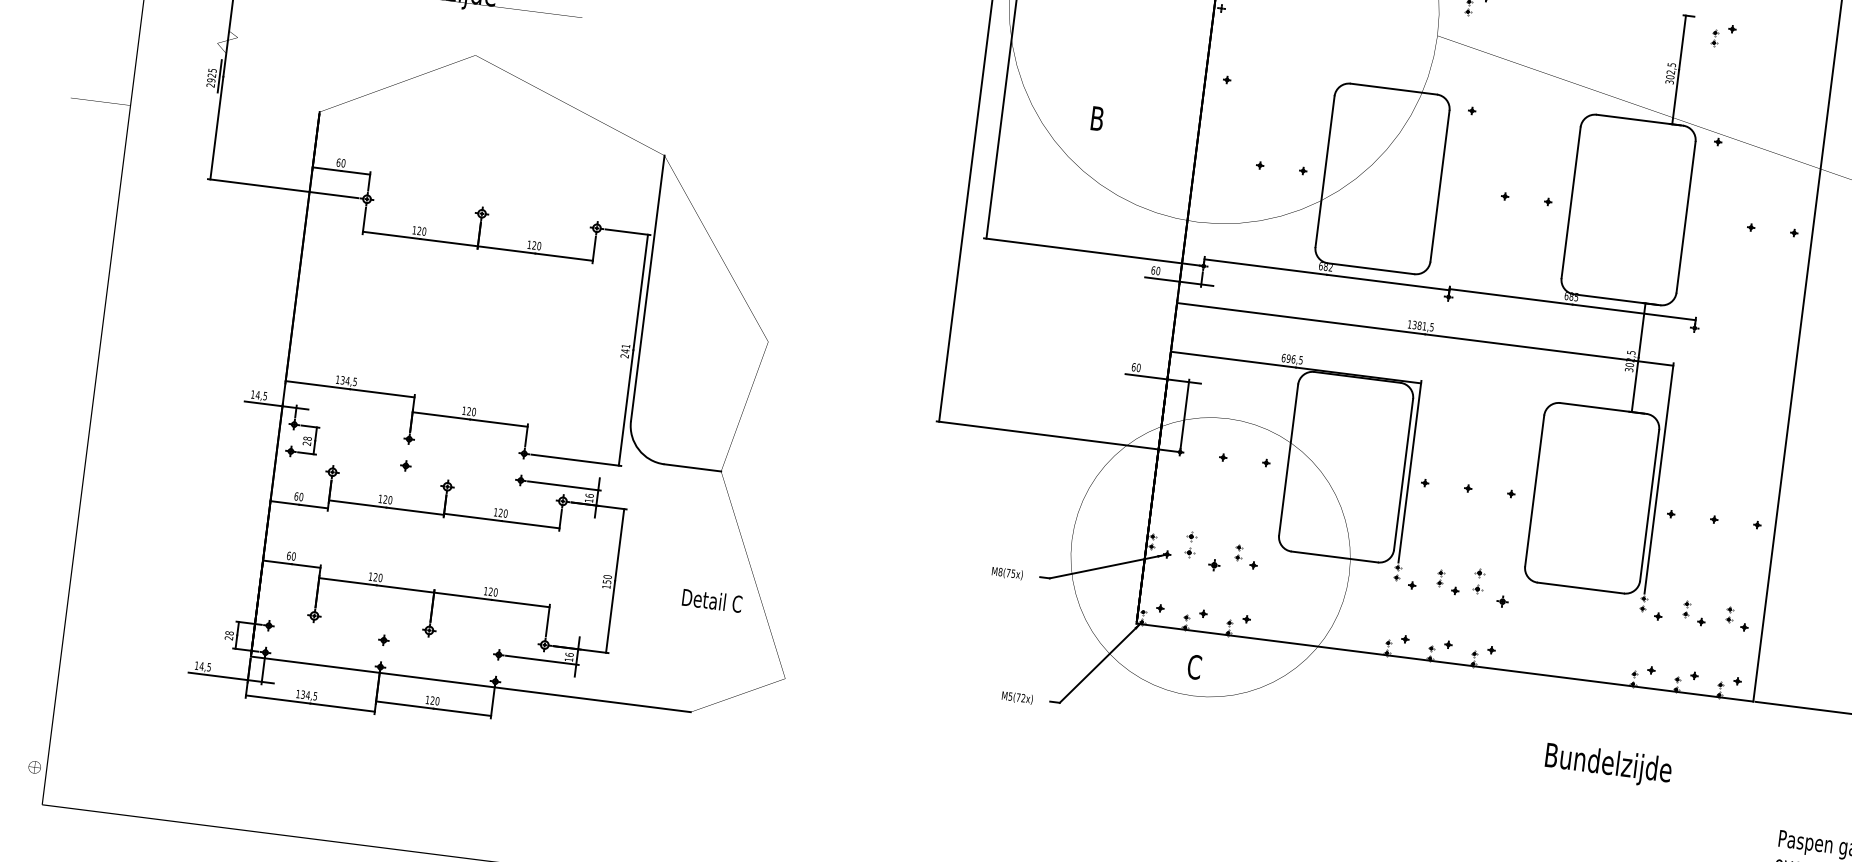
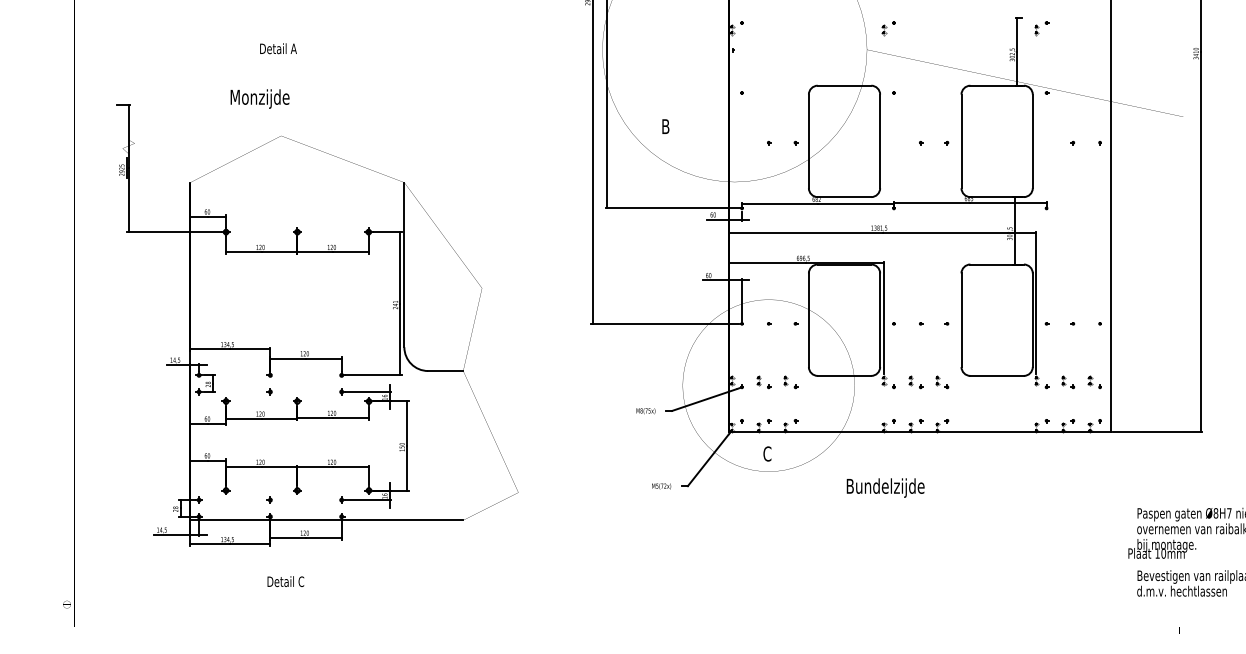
part: (1202, 551) -> (763, 382), size x0.62
part: (1491, 587) -> (942, 382), size x0.62
text: (711, 600) -> (285, 581), moved
text: (1608, 764) -> (885, 487), moved

